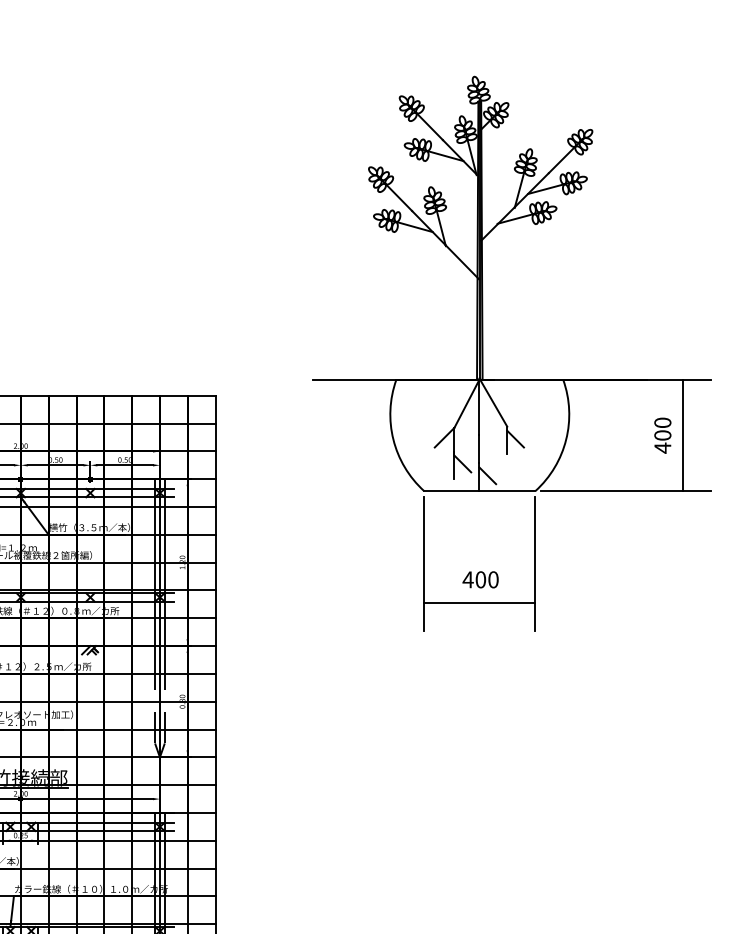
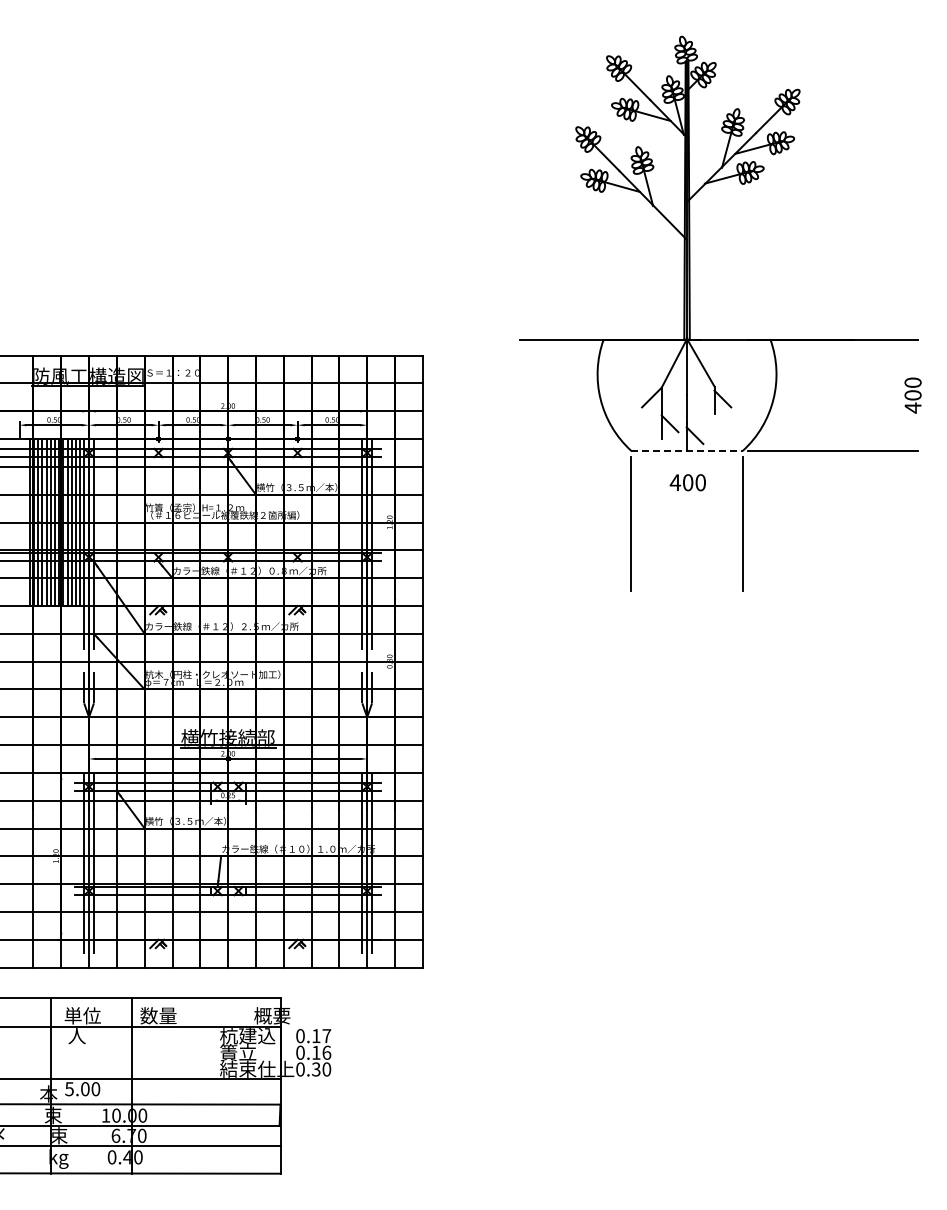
text: (662, 435) -> (912, 395), moved
line: (683, 435) -> (890, 395), removed
line: (480, 491) -> (687, 451), solid -> dashed
text: (480, 579) -> (687, 482), moved
line: (479, 603) -> (686, 563), removed

